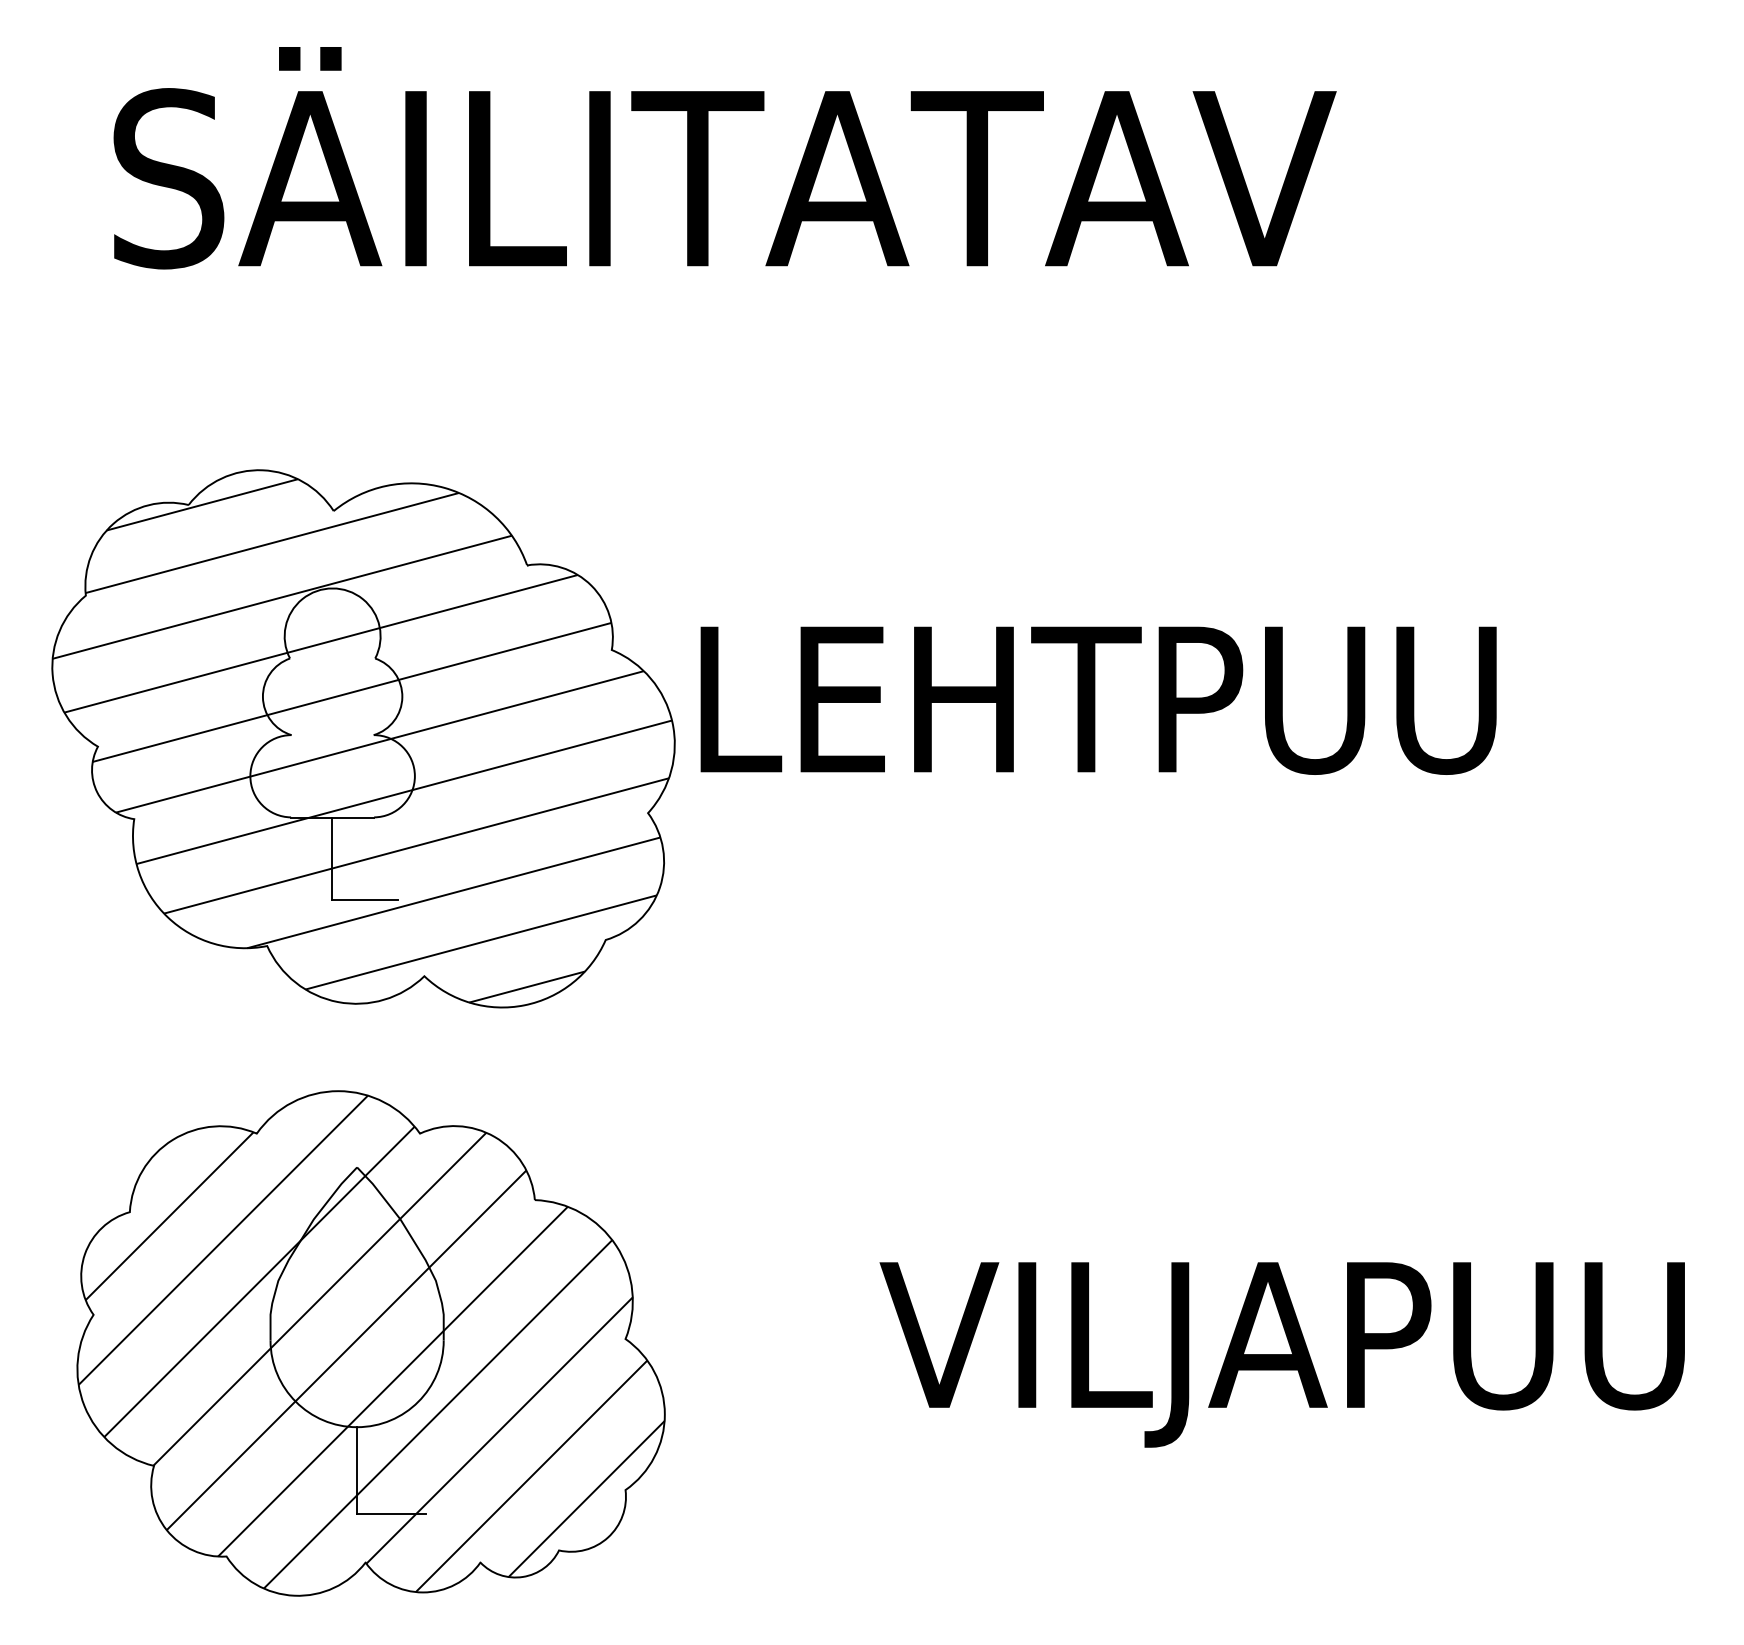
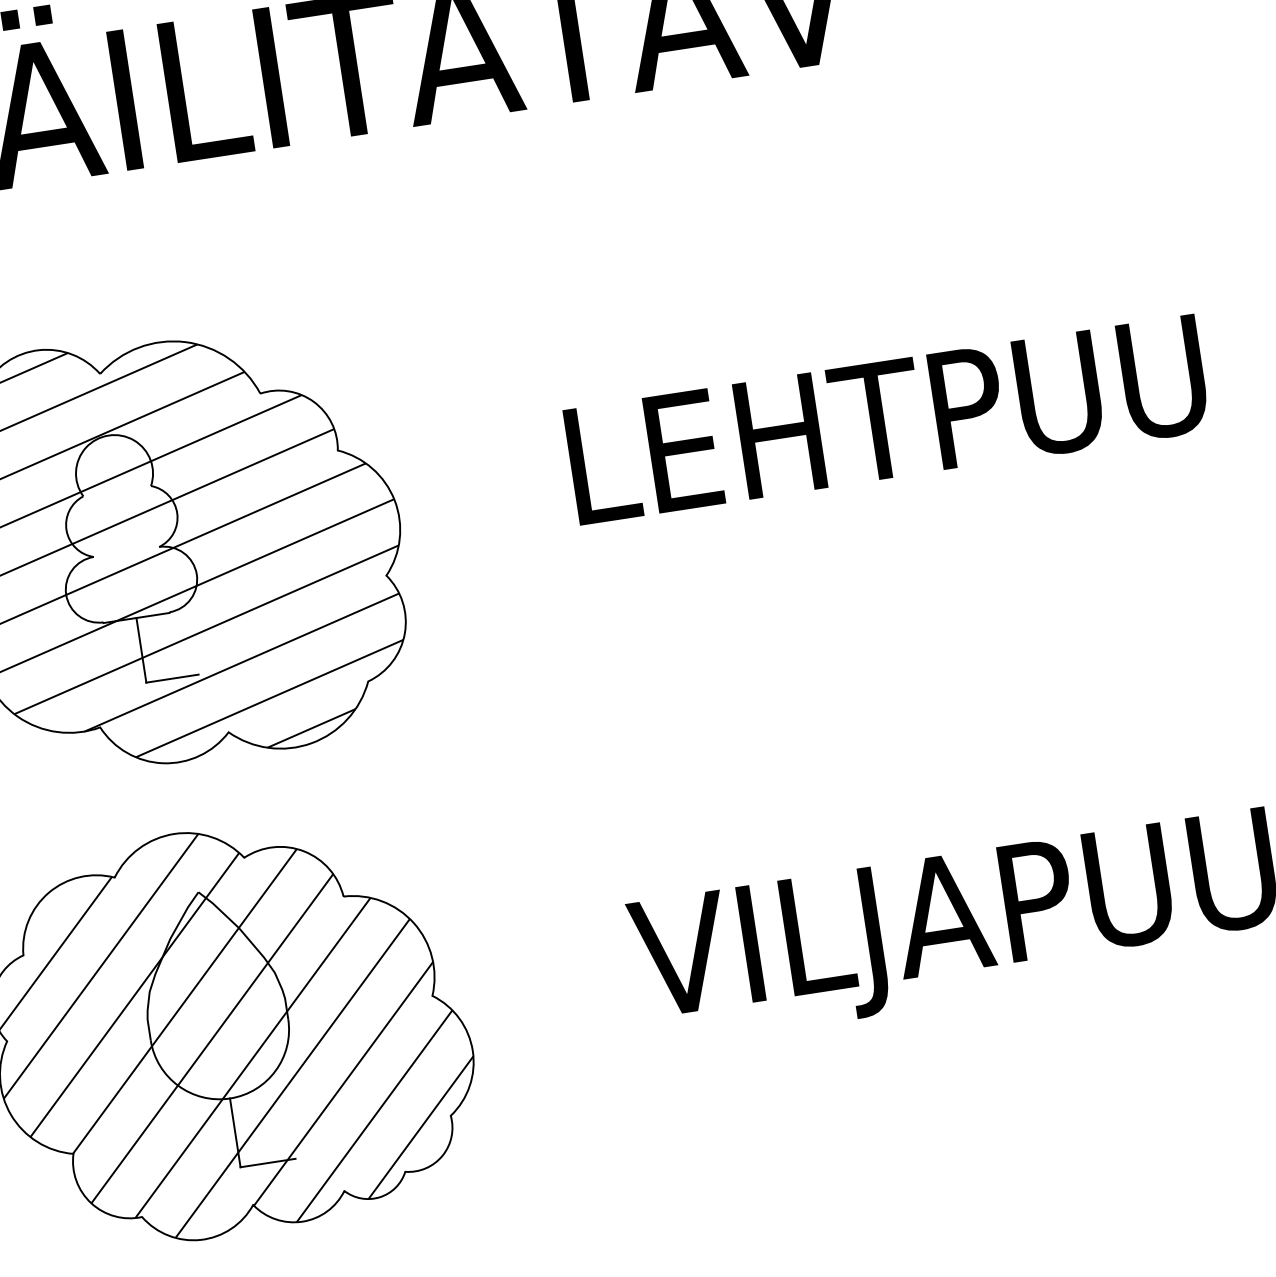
text: (1098, 700) -> (887, 420), moved

